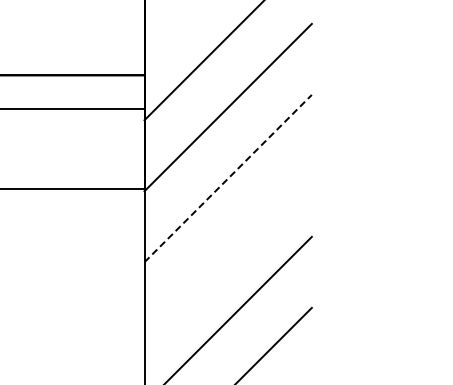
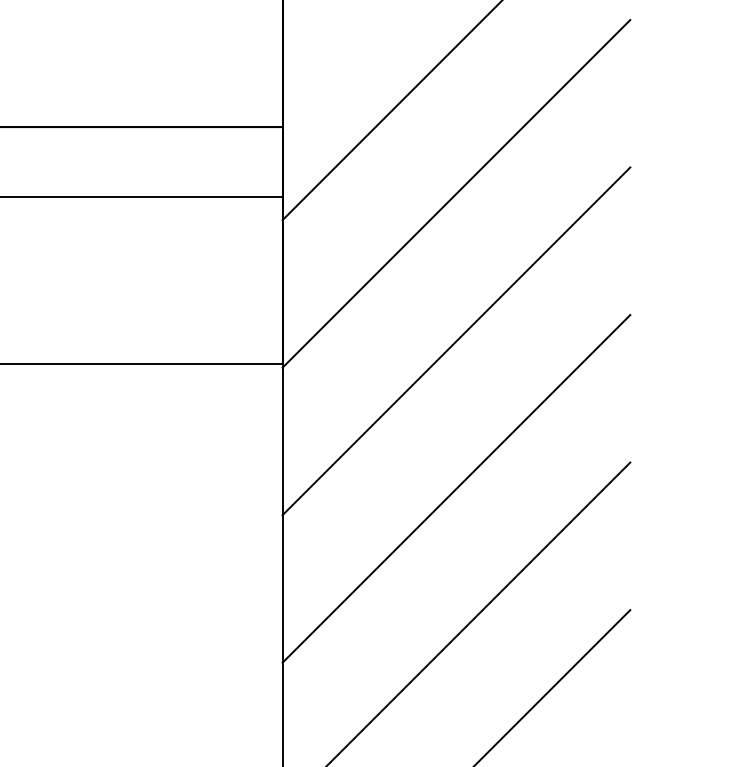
line: (228, 178) -> (457, 341), dashed -> solid
line: (227, 249) -> (454, 488), added

